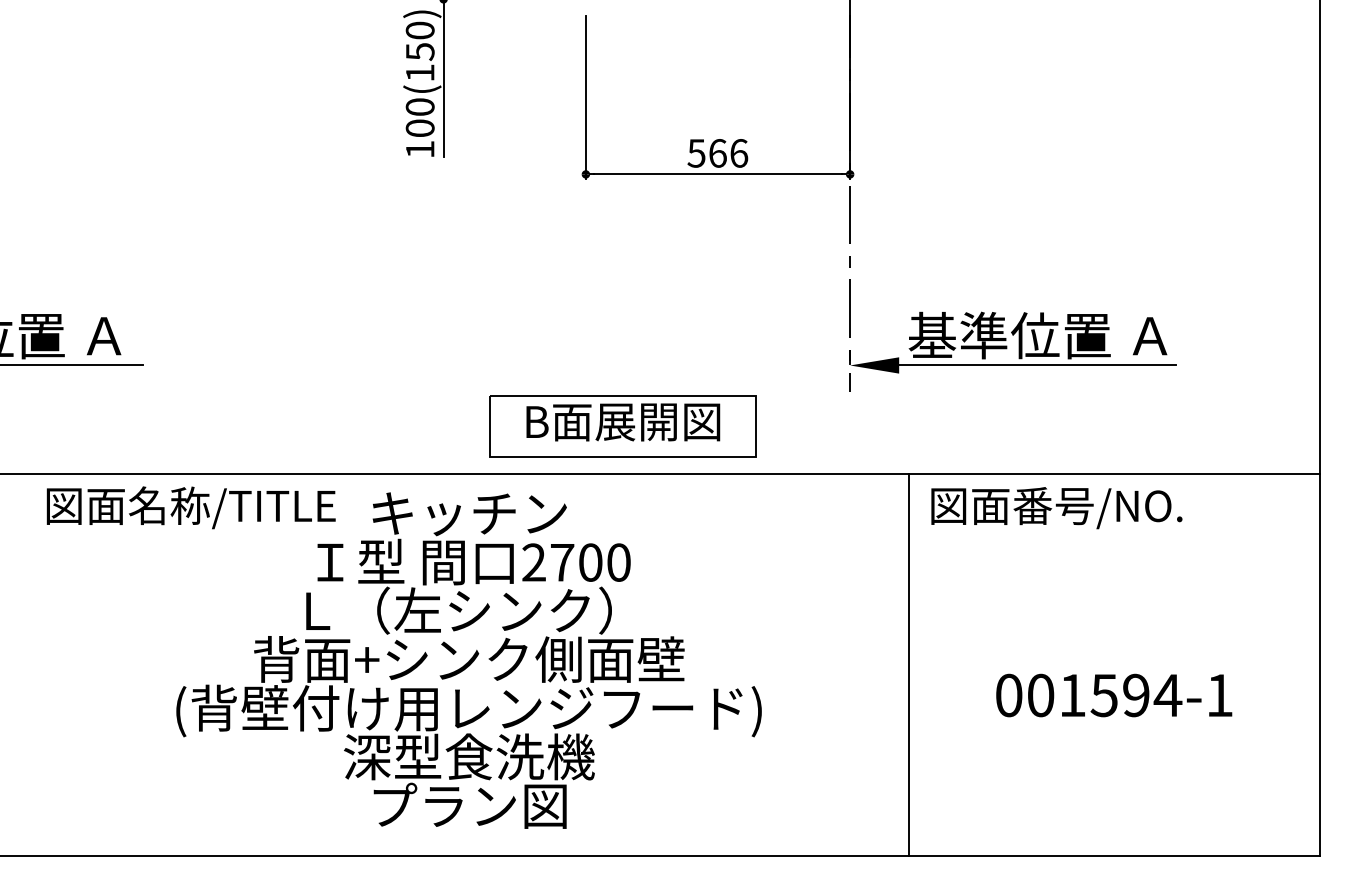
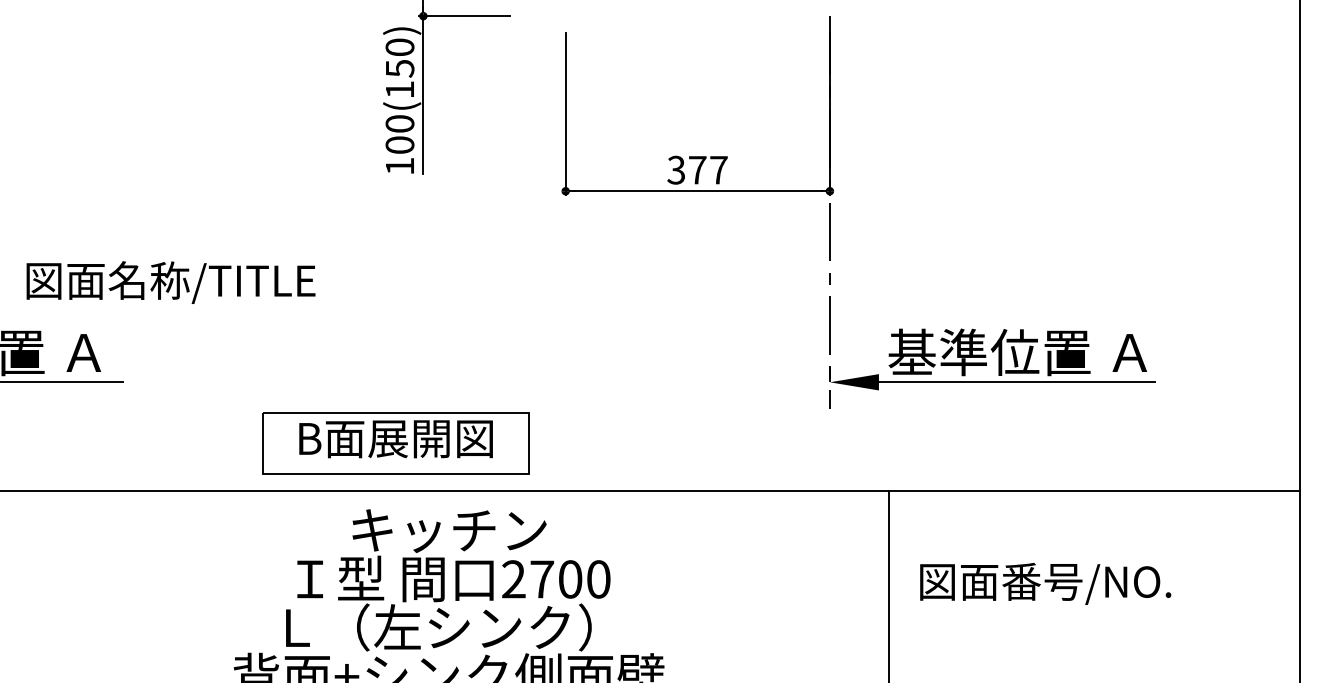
text: (717, 153) -> (697, 170), 566 -> 377
part: (622, 426) -> (395, 443), moved
text: (190, 507) -> (170, 282), moved
text: (1056, 508) -> (1045, 584), moved

